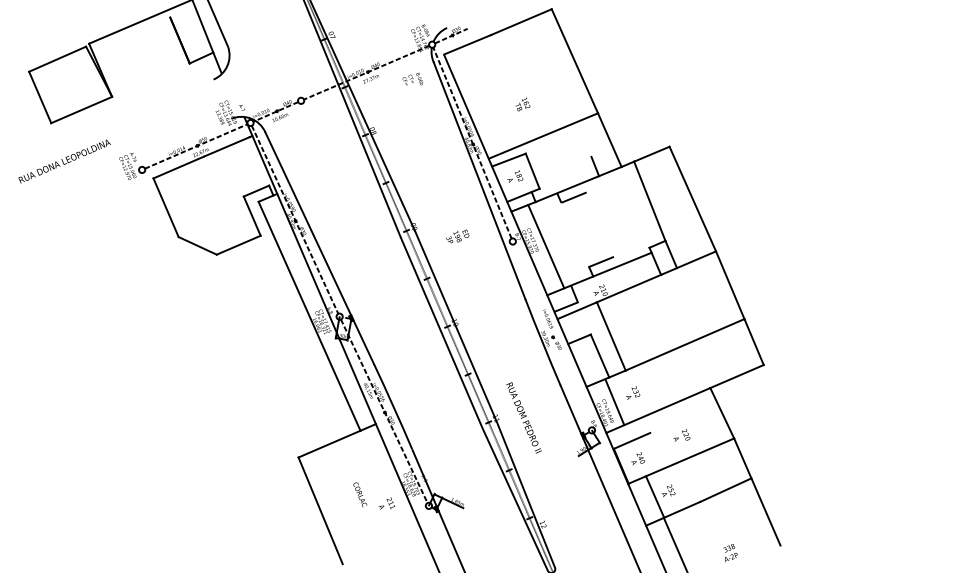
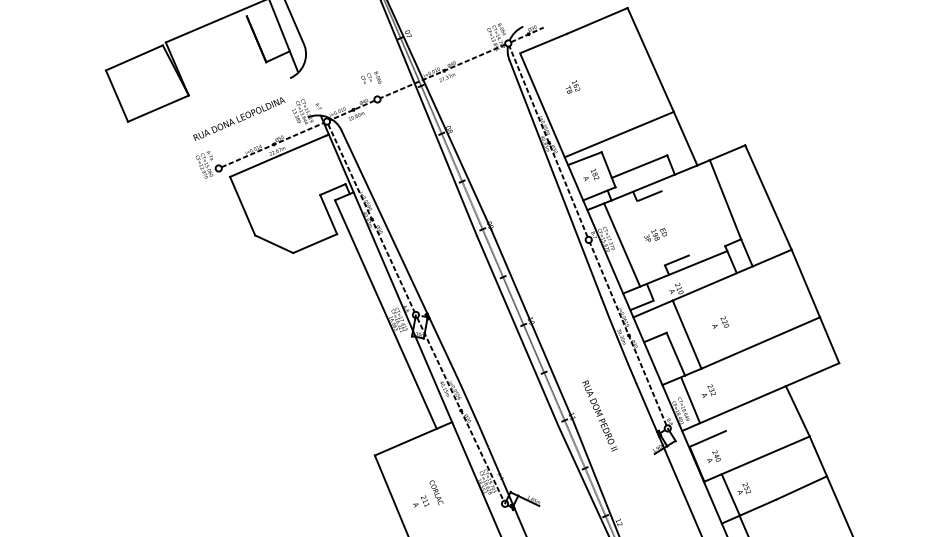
text: (412, 78) -> (370, 77), moved
text: (522, 104) -> (572, 87), moved
text: (64, 161) -> (239, 119), moved
line: (563, 167) -> (639, 166), added
text: (457, 236) -> (655, 234), moved
line: (552, 335) -> (628, 333), added
text: (681, 435) -> (720, 322), moved
text: (386, 503) -> (420, 501), moved

